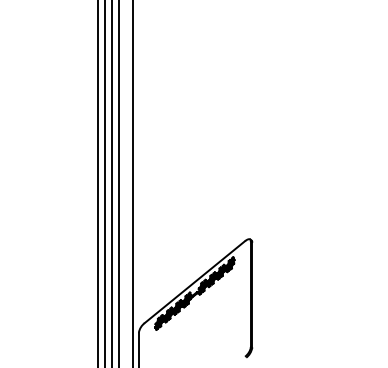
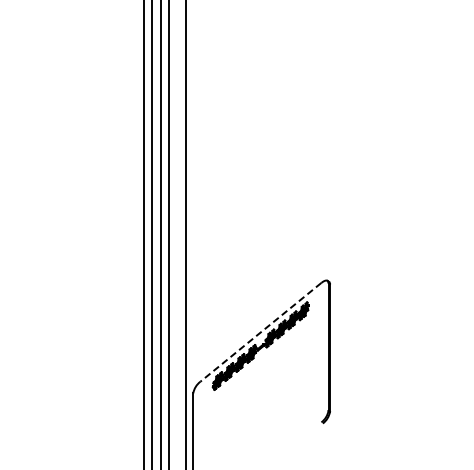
line: (194, 282) -> (260, 332), solid -> dashed

